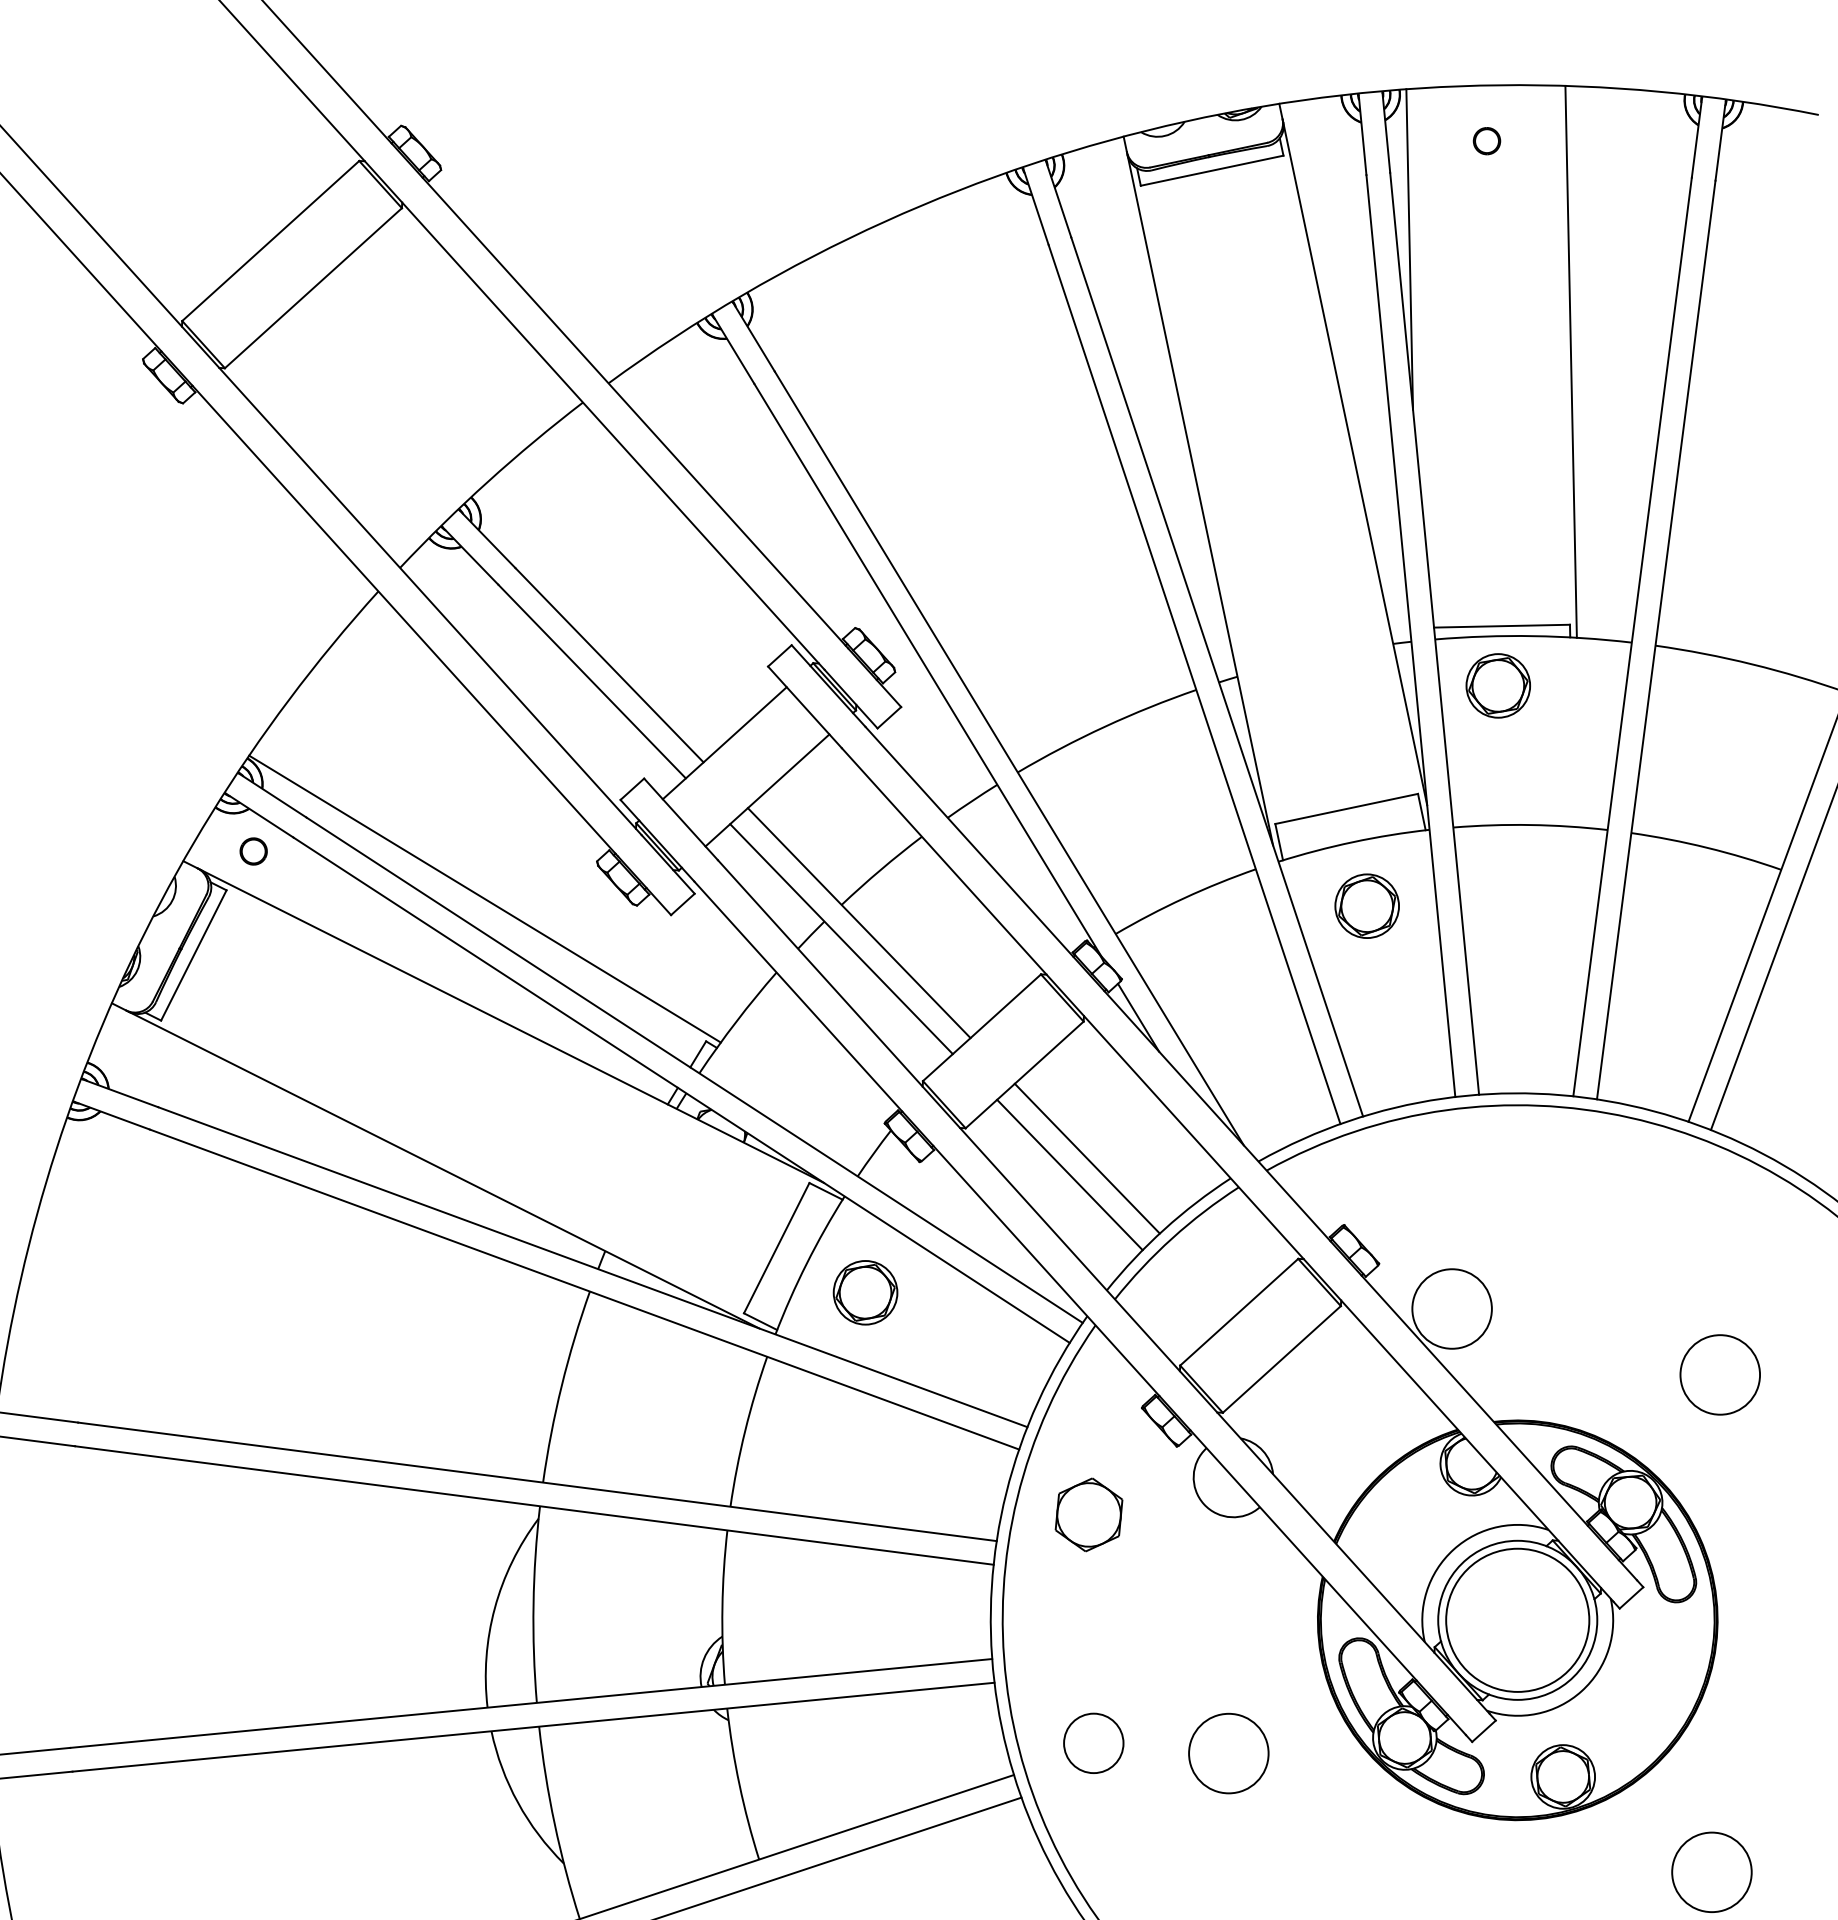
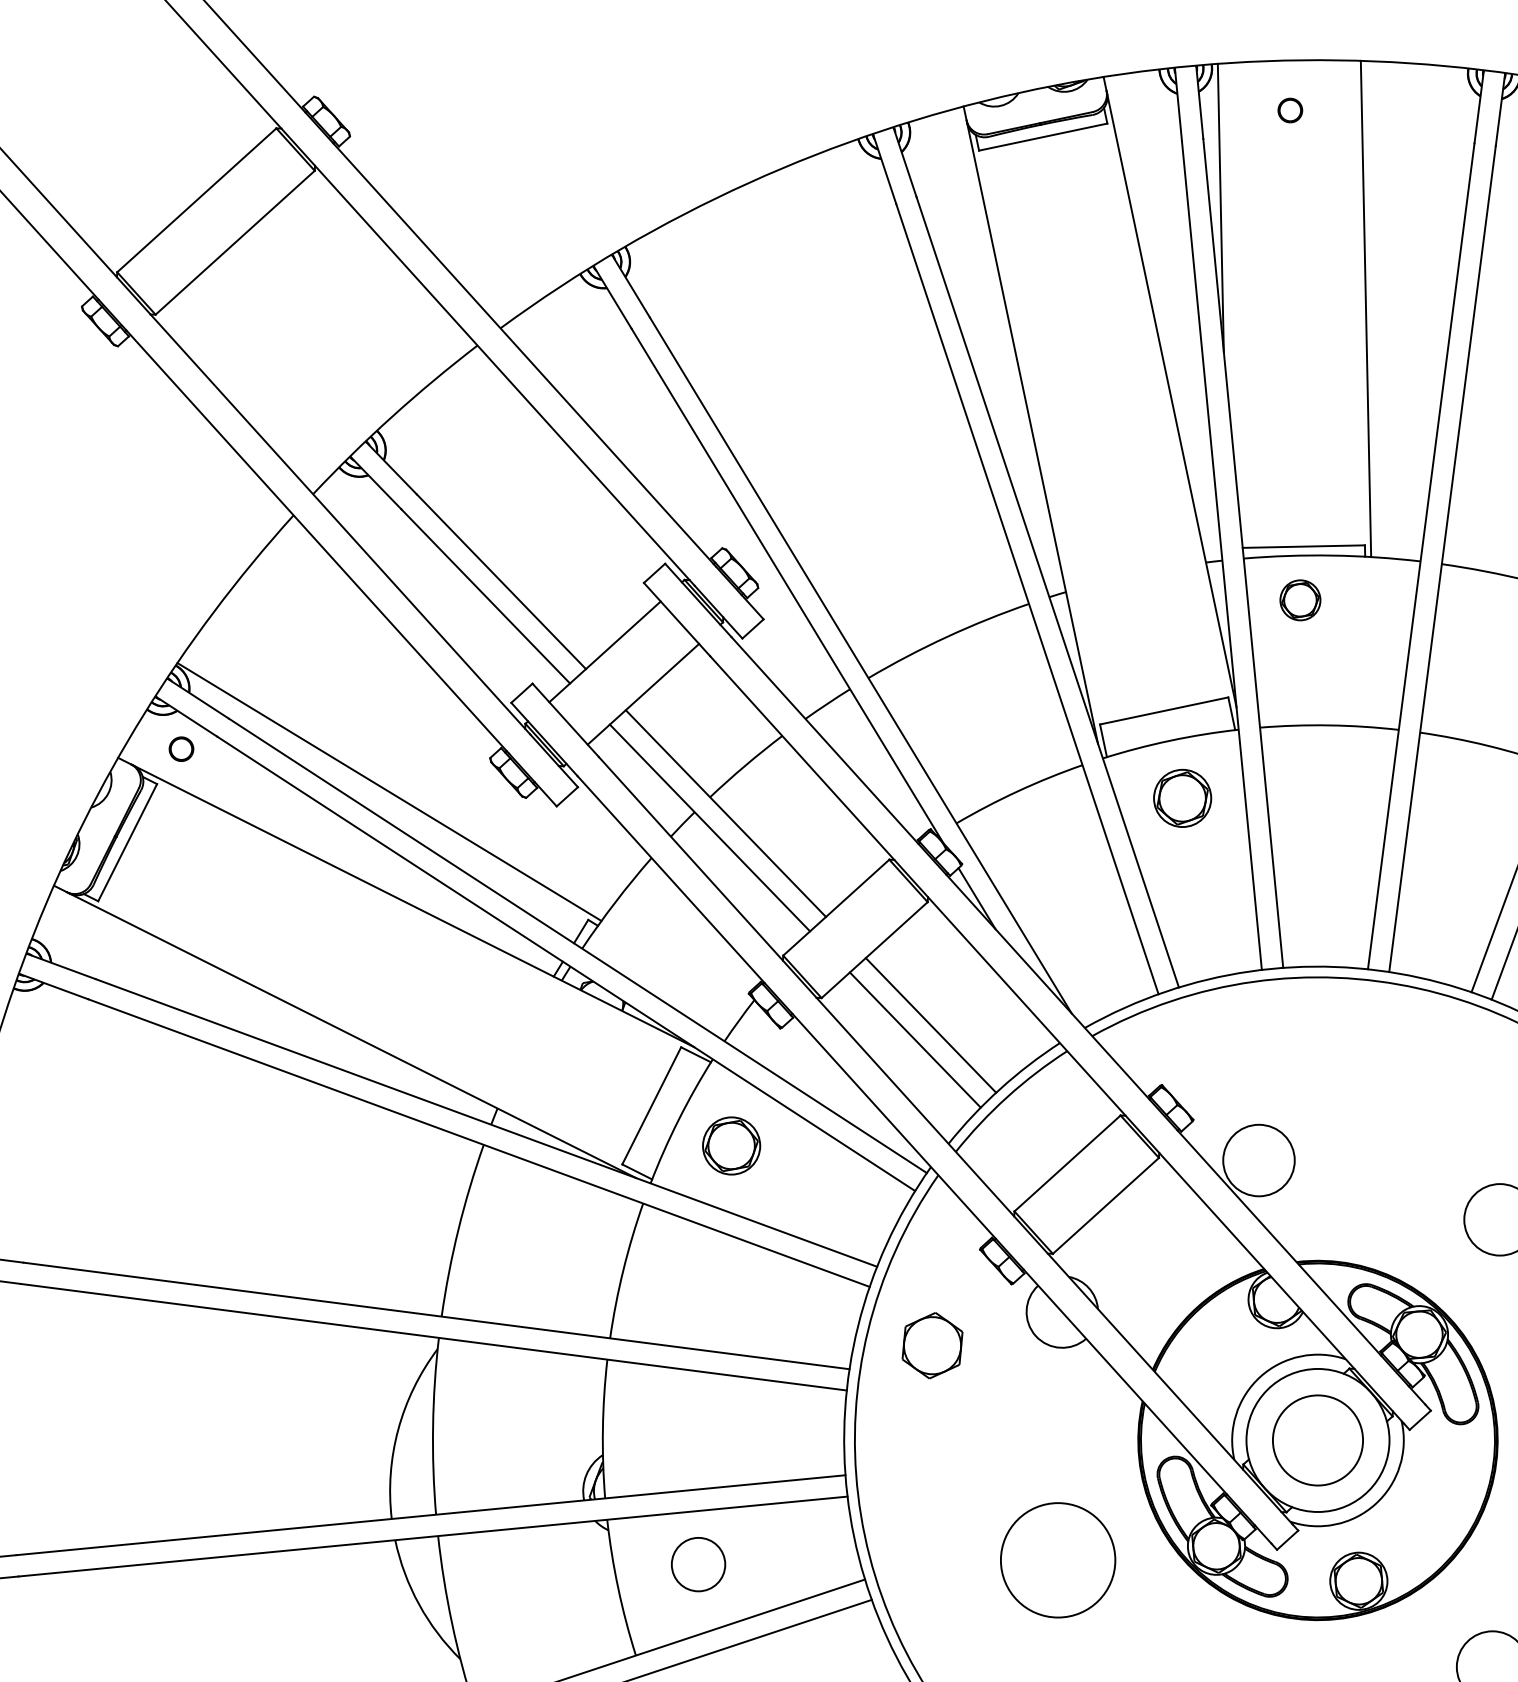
part: (1497, 685) -> (1299, 599), size x0.7
circle: (1517, 1619) -> (1317, 1439), size x0.7
circle: (1093, 1742) -> (698, 1563), moved
circle: (1228, 1753) -> (1057, 1560), size x1.6

